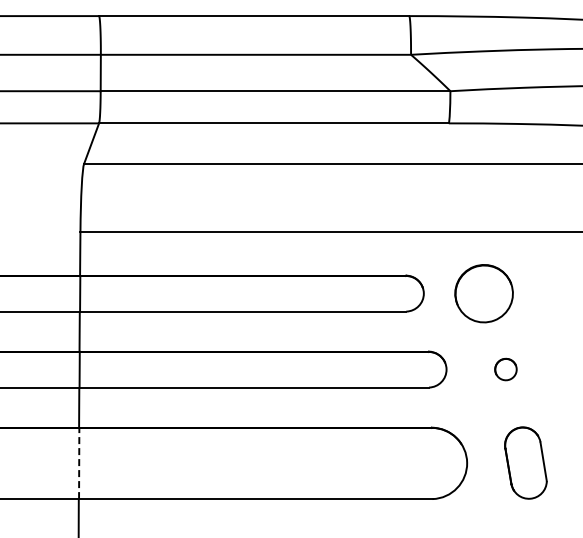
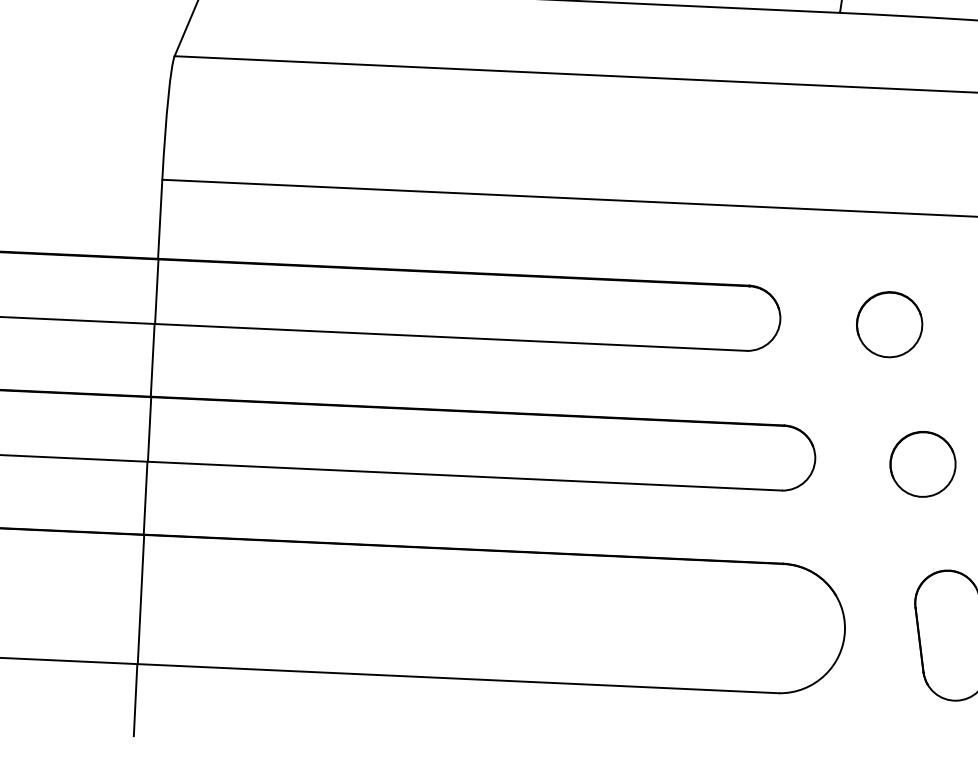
part: (483, 293) -> (888, 324), size x0.62
part: (505, 369) -> (922, 464), size x1.67
line: (79, 463) -> (141, 599), dashed -> solid

